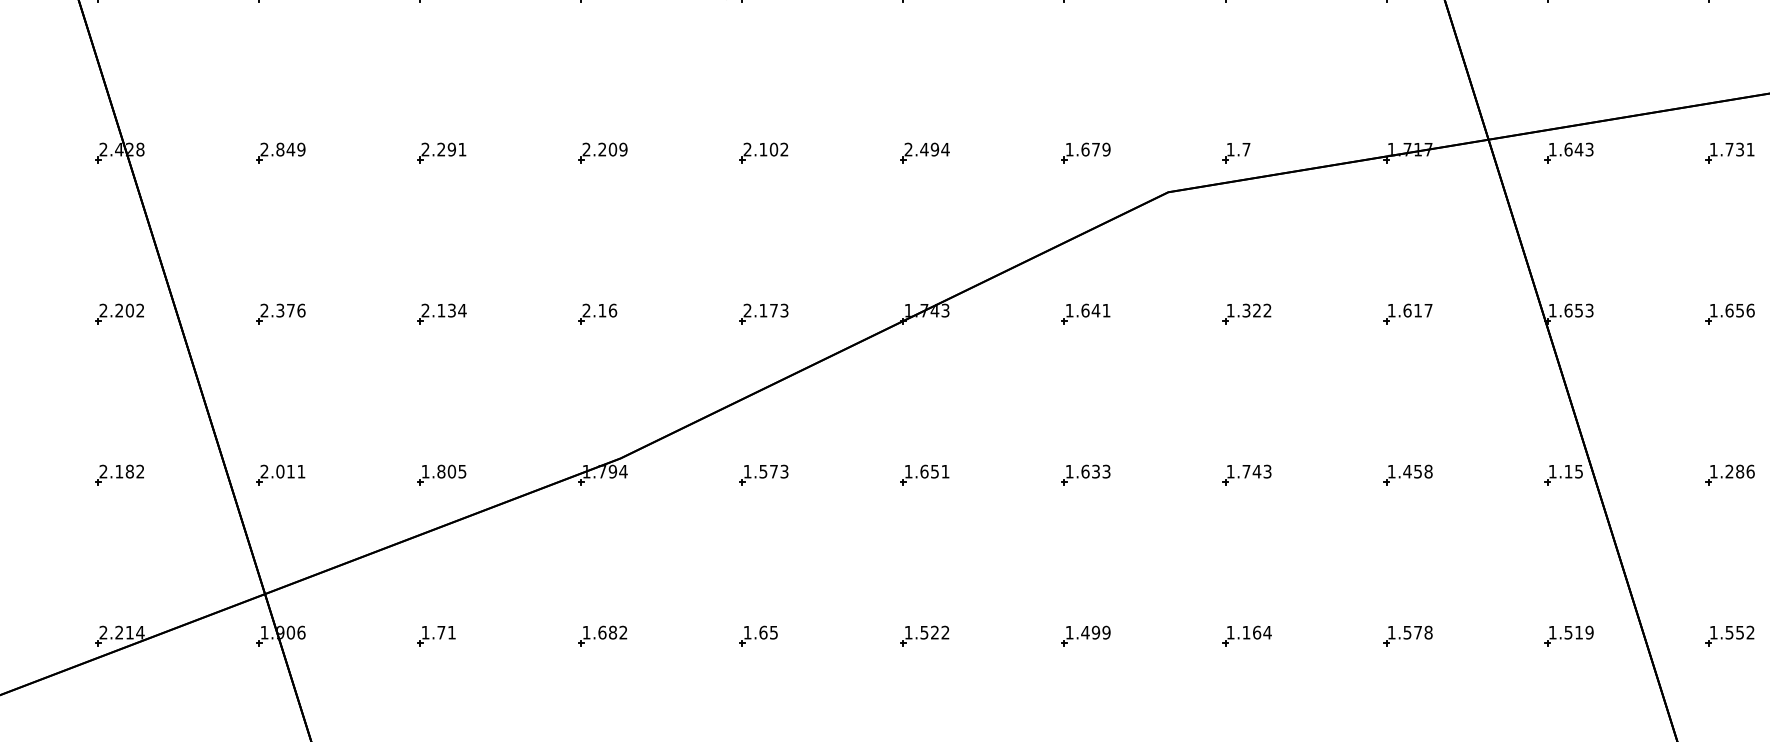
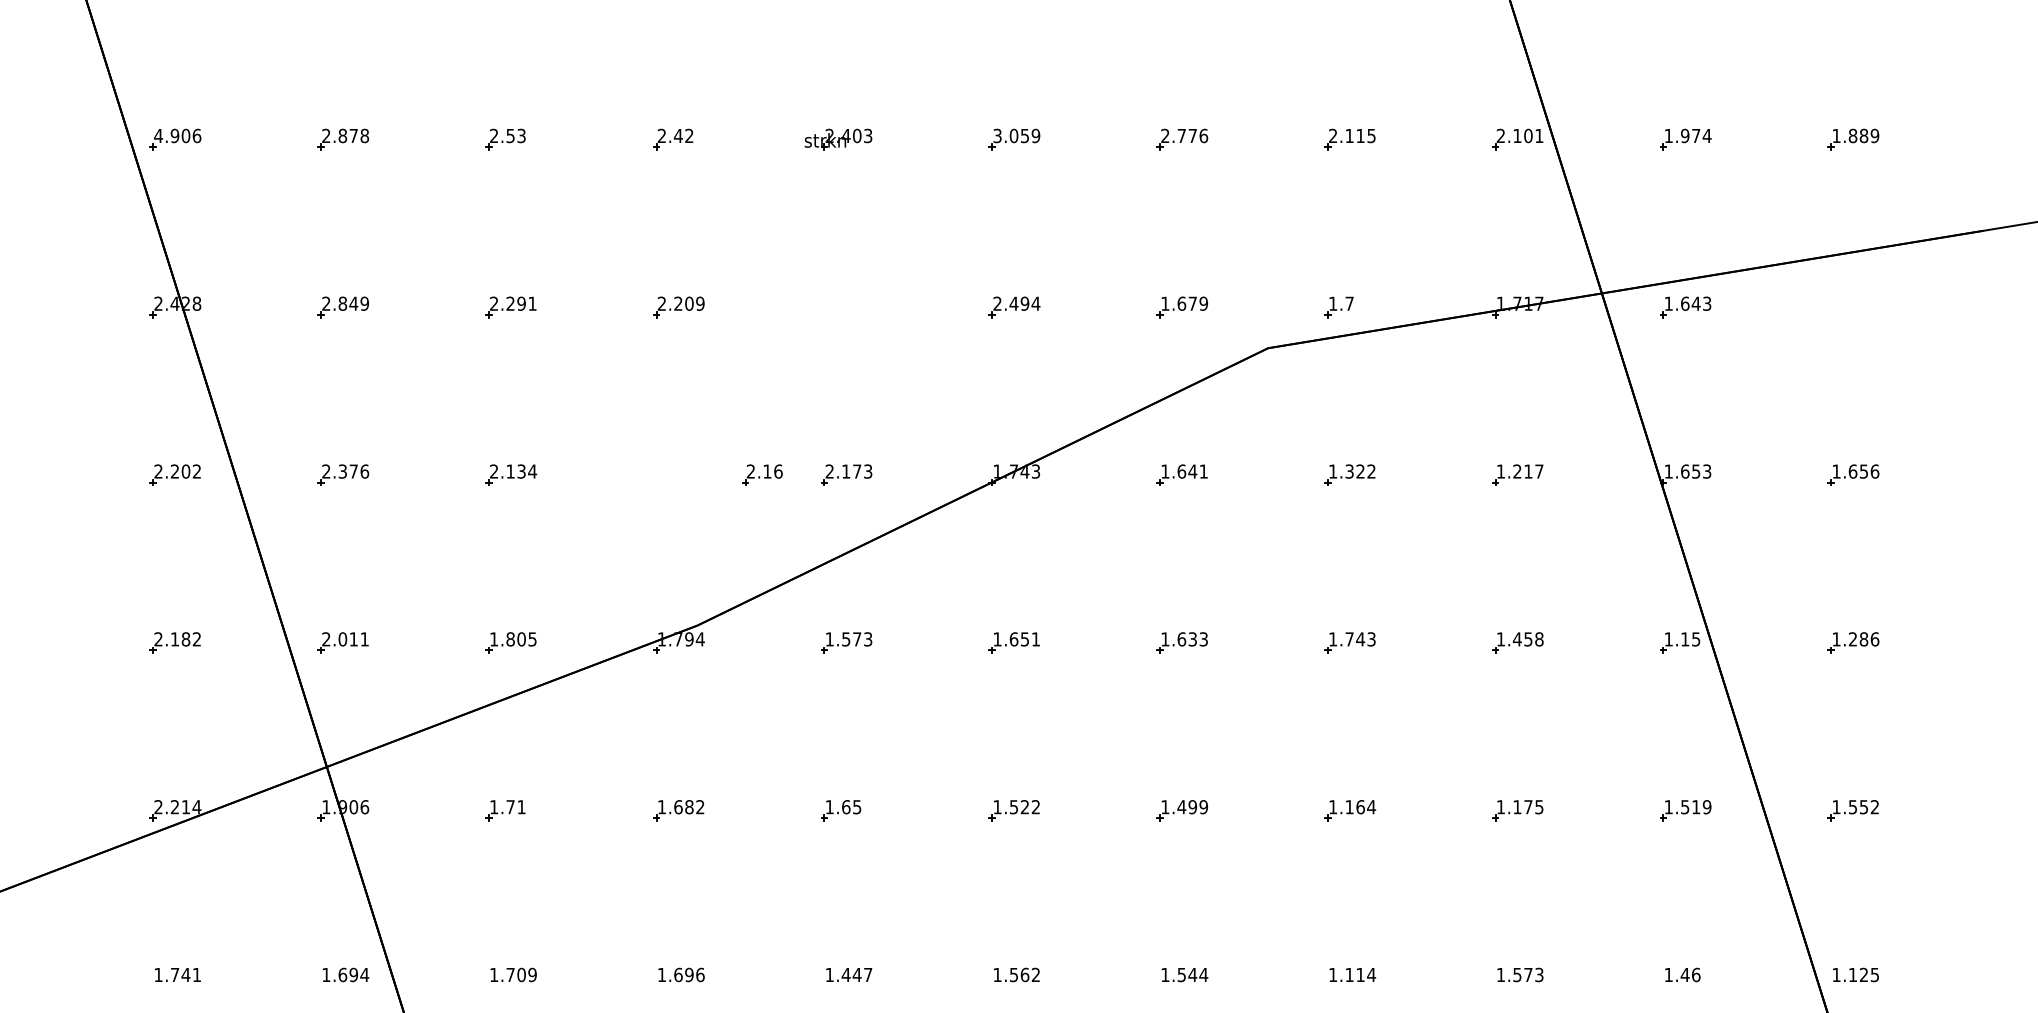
part: (763, 153) -> (846, 307), removed
part: (1729, 153) -> (1852, 307), removed
text: (1407, 310) -> (1517, 471), 1.617 -> 1.217
part: (597, 313) -> (762, 474), moved
text: (1418, 632) -> (1528, 807), 1.578 -> 1.175

